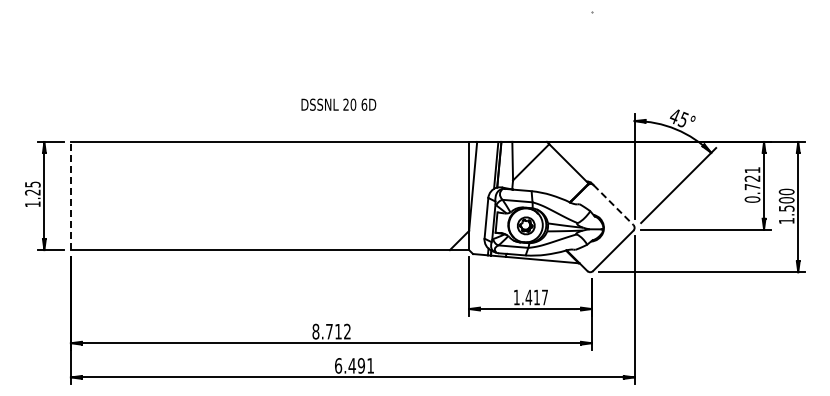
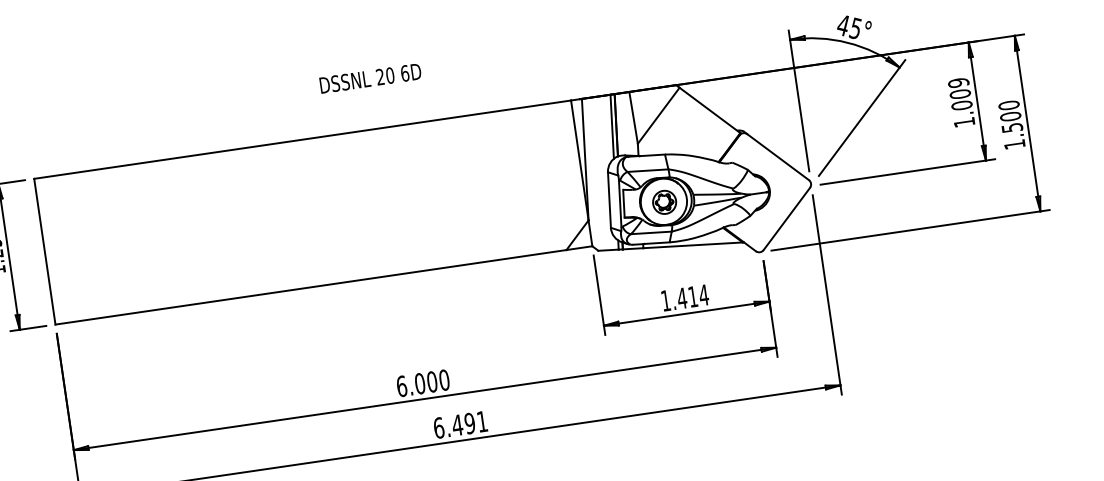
text: (338, 104) -> (370, 78), moved
text: (752, 184) -> (961, 102), 0.721 -> 1.009
line: (70, 195) -> (44, 251), dashed -> solid
line: (613, 205) -> (778, 157), dashed -> solid
text: (544, 297) -> (703, 295), 1.417 -> 1.414
text: (331, 331) -> (422, 383), 8.712 -> 6.000

